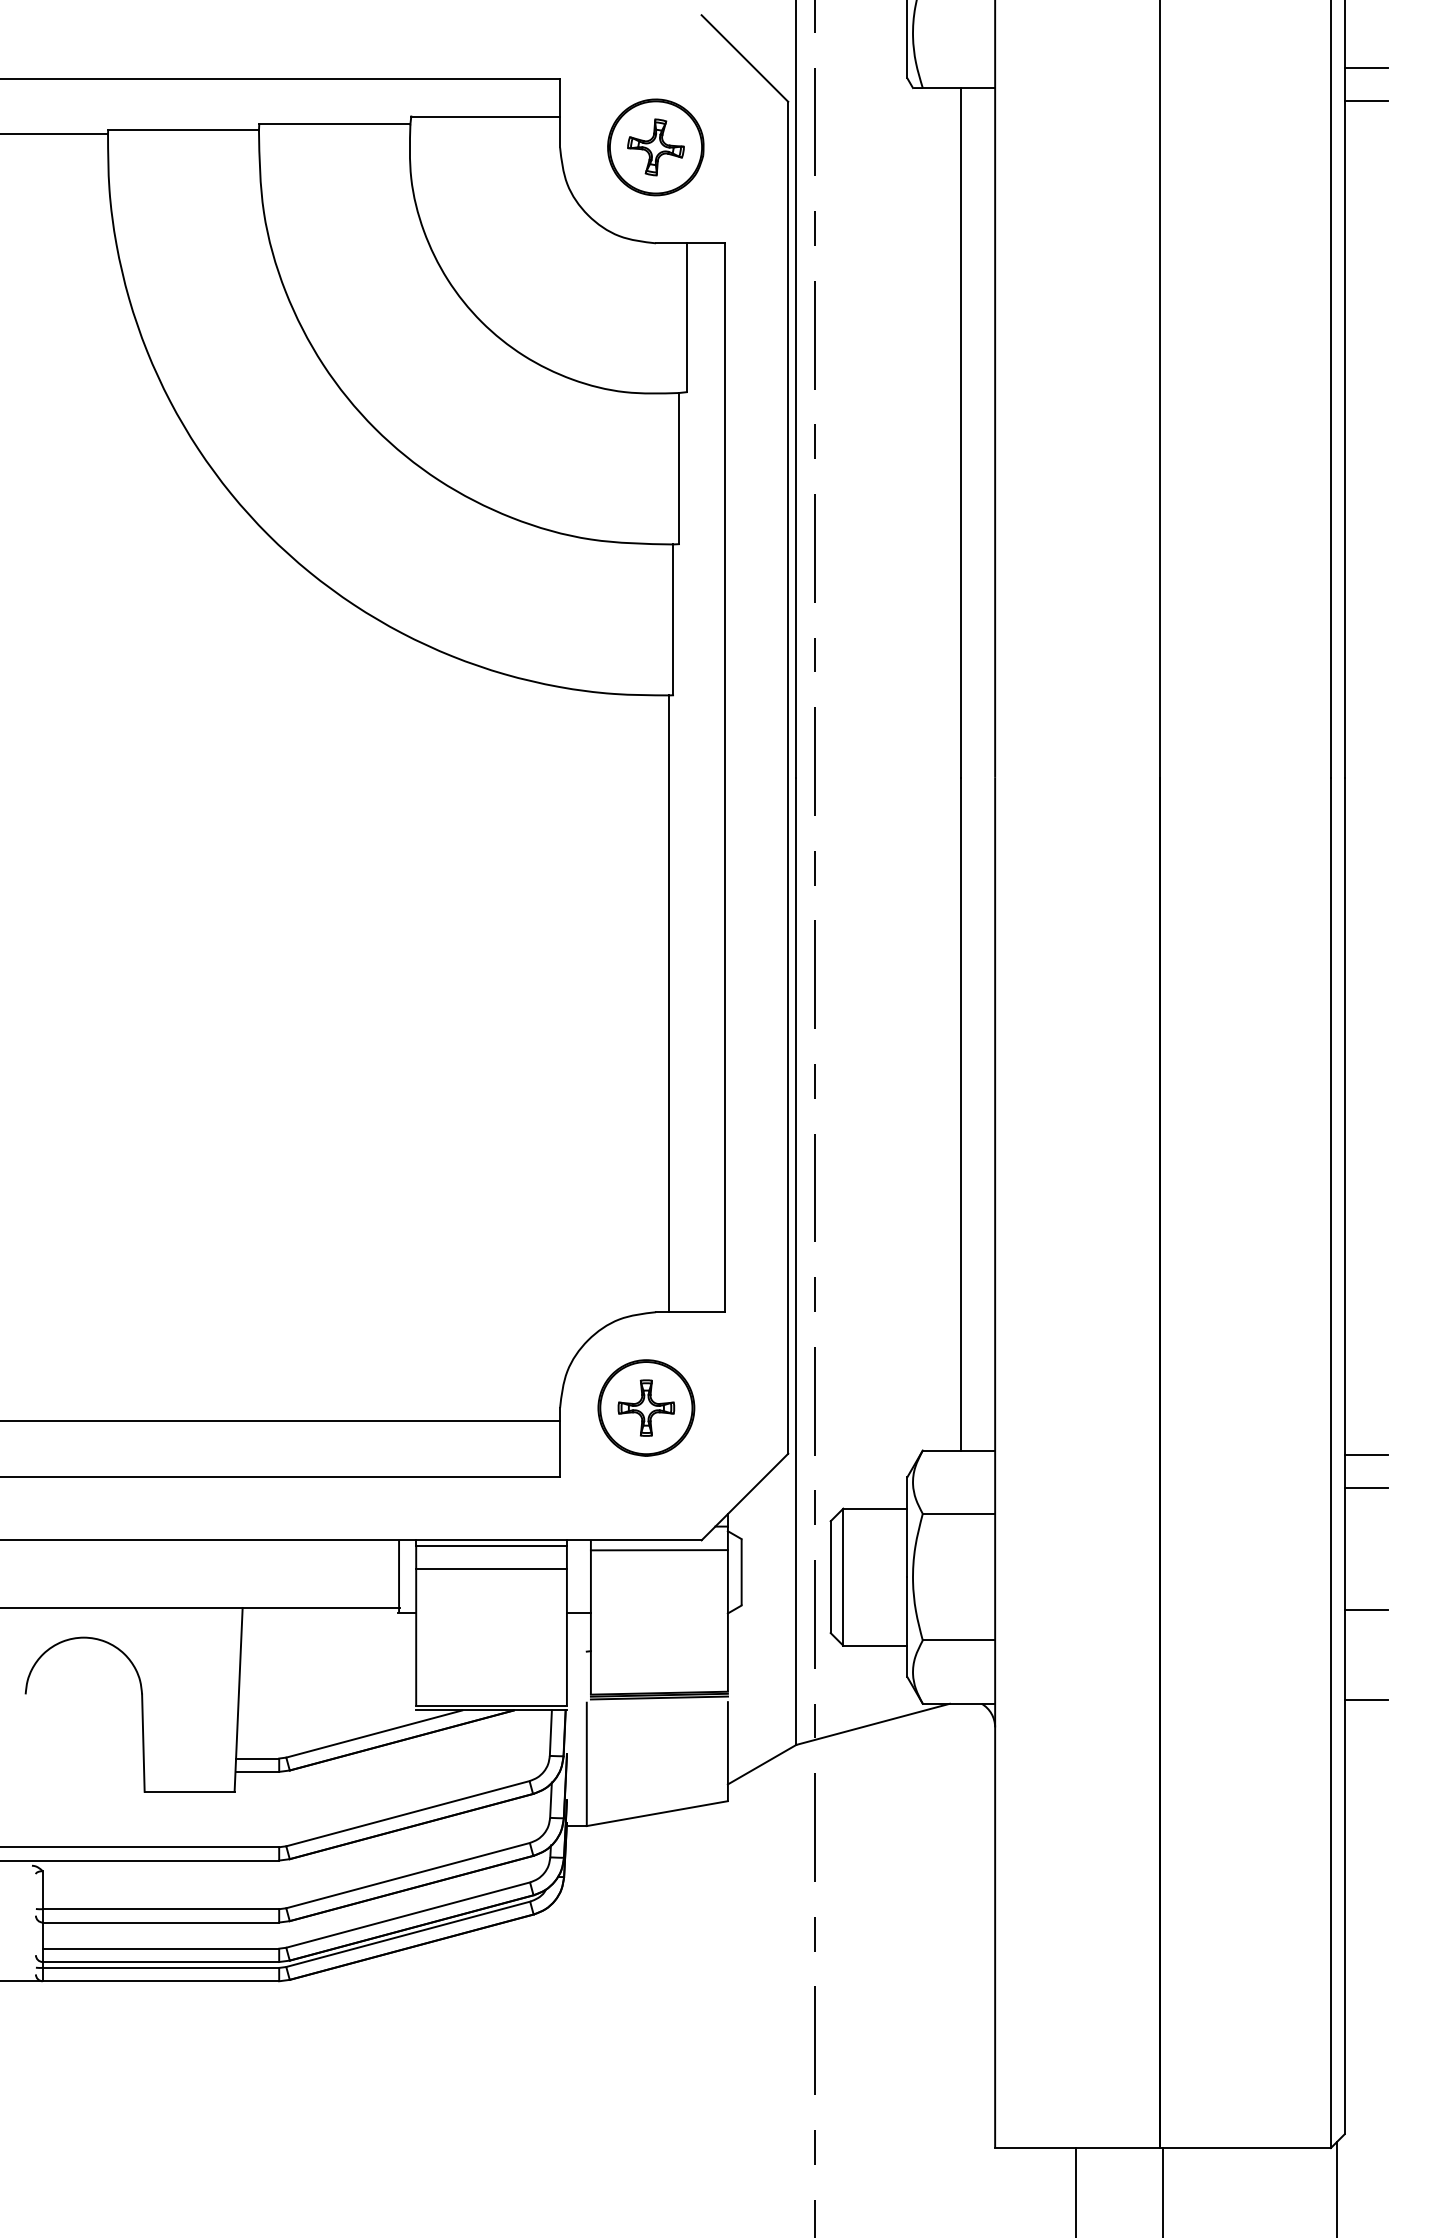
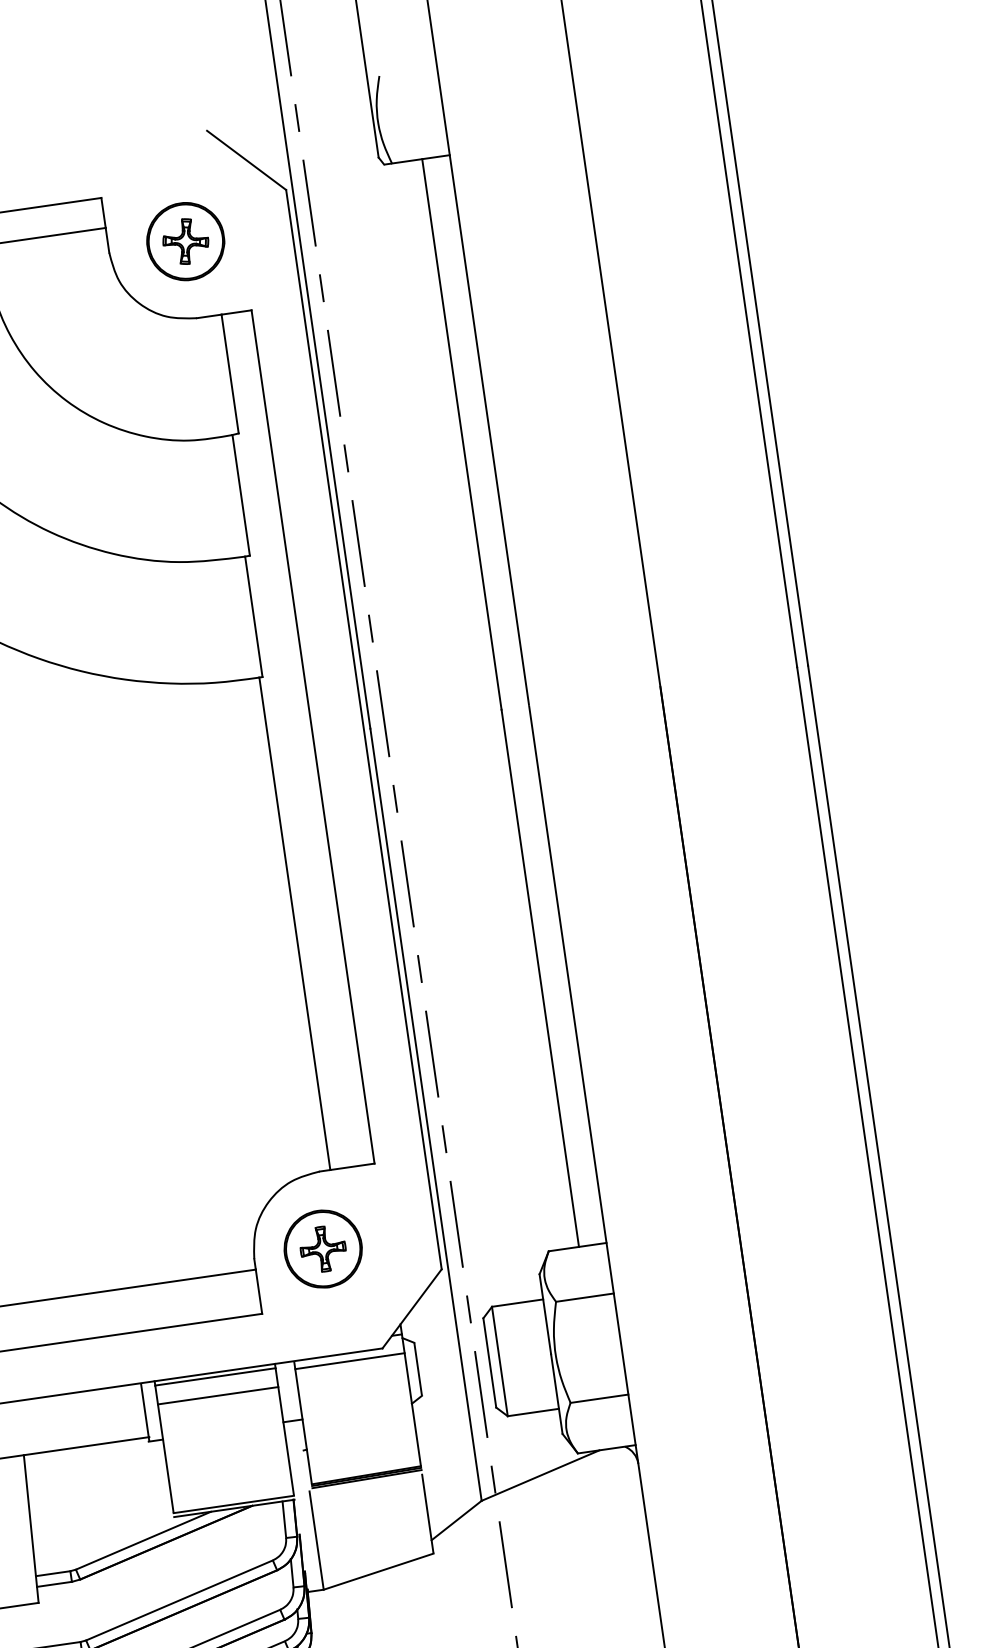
line: (1366, 68) -> (744, 96), removed
line: (1366, 100) -> (747, 122), removed
line: (1366, 1454) -> (903, 1203), removed
line: (1366, 1487) -> (907, 1229), removed
line: (1366, 1610) -> (921, 1327), removed
line: (1366, 1699) -> (931, 1398), removed

